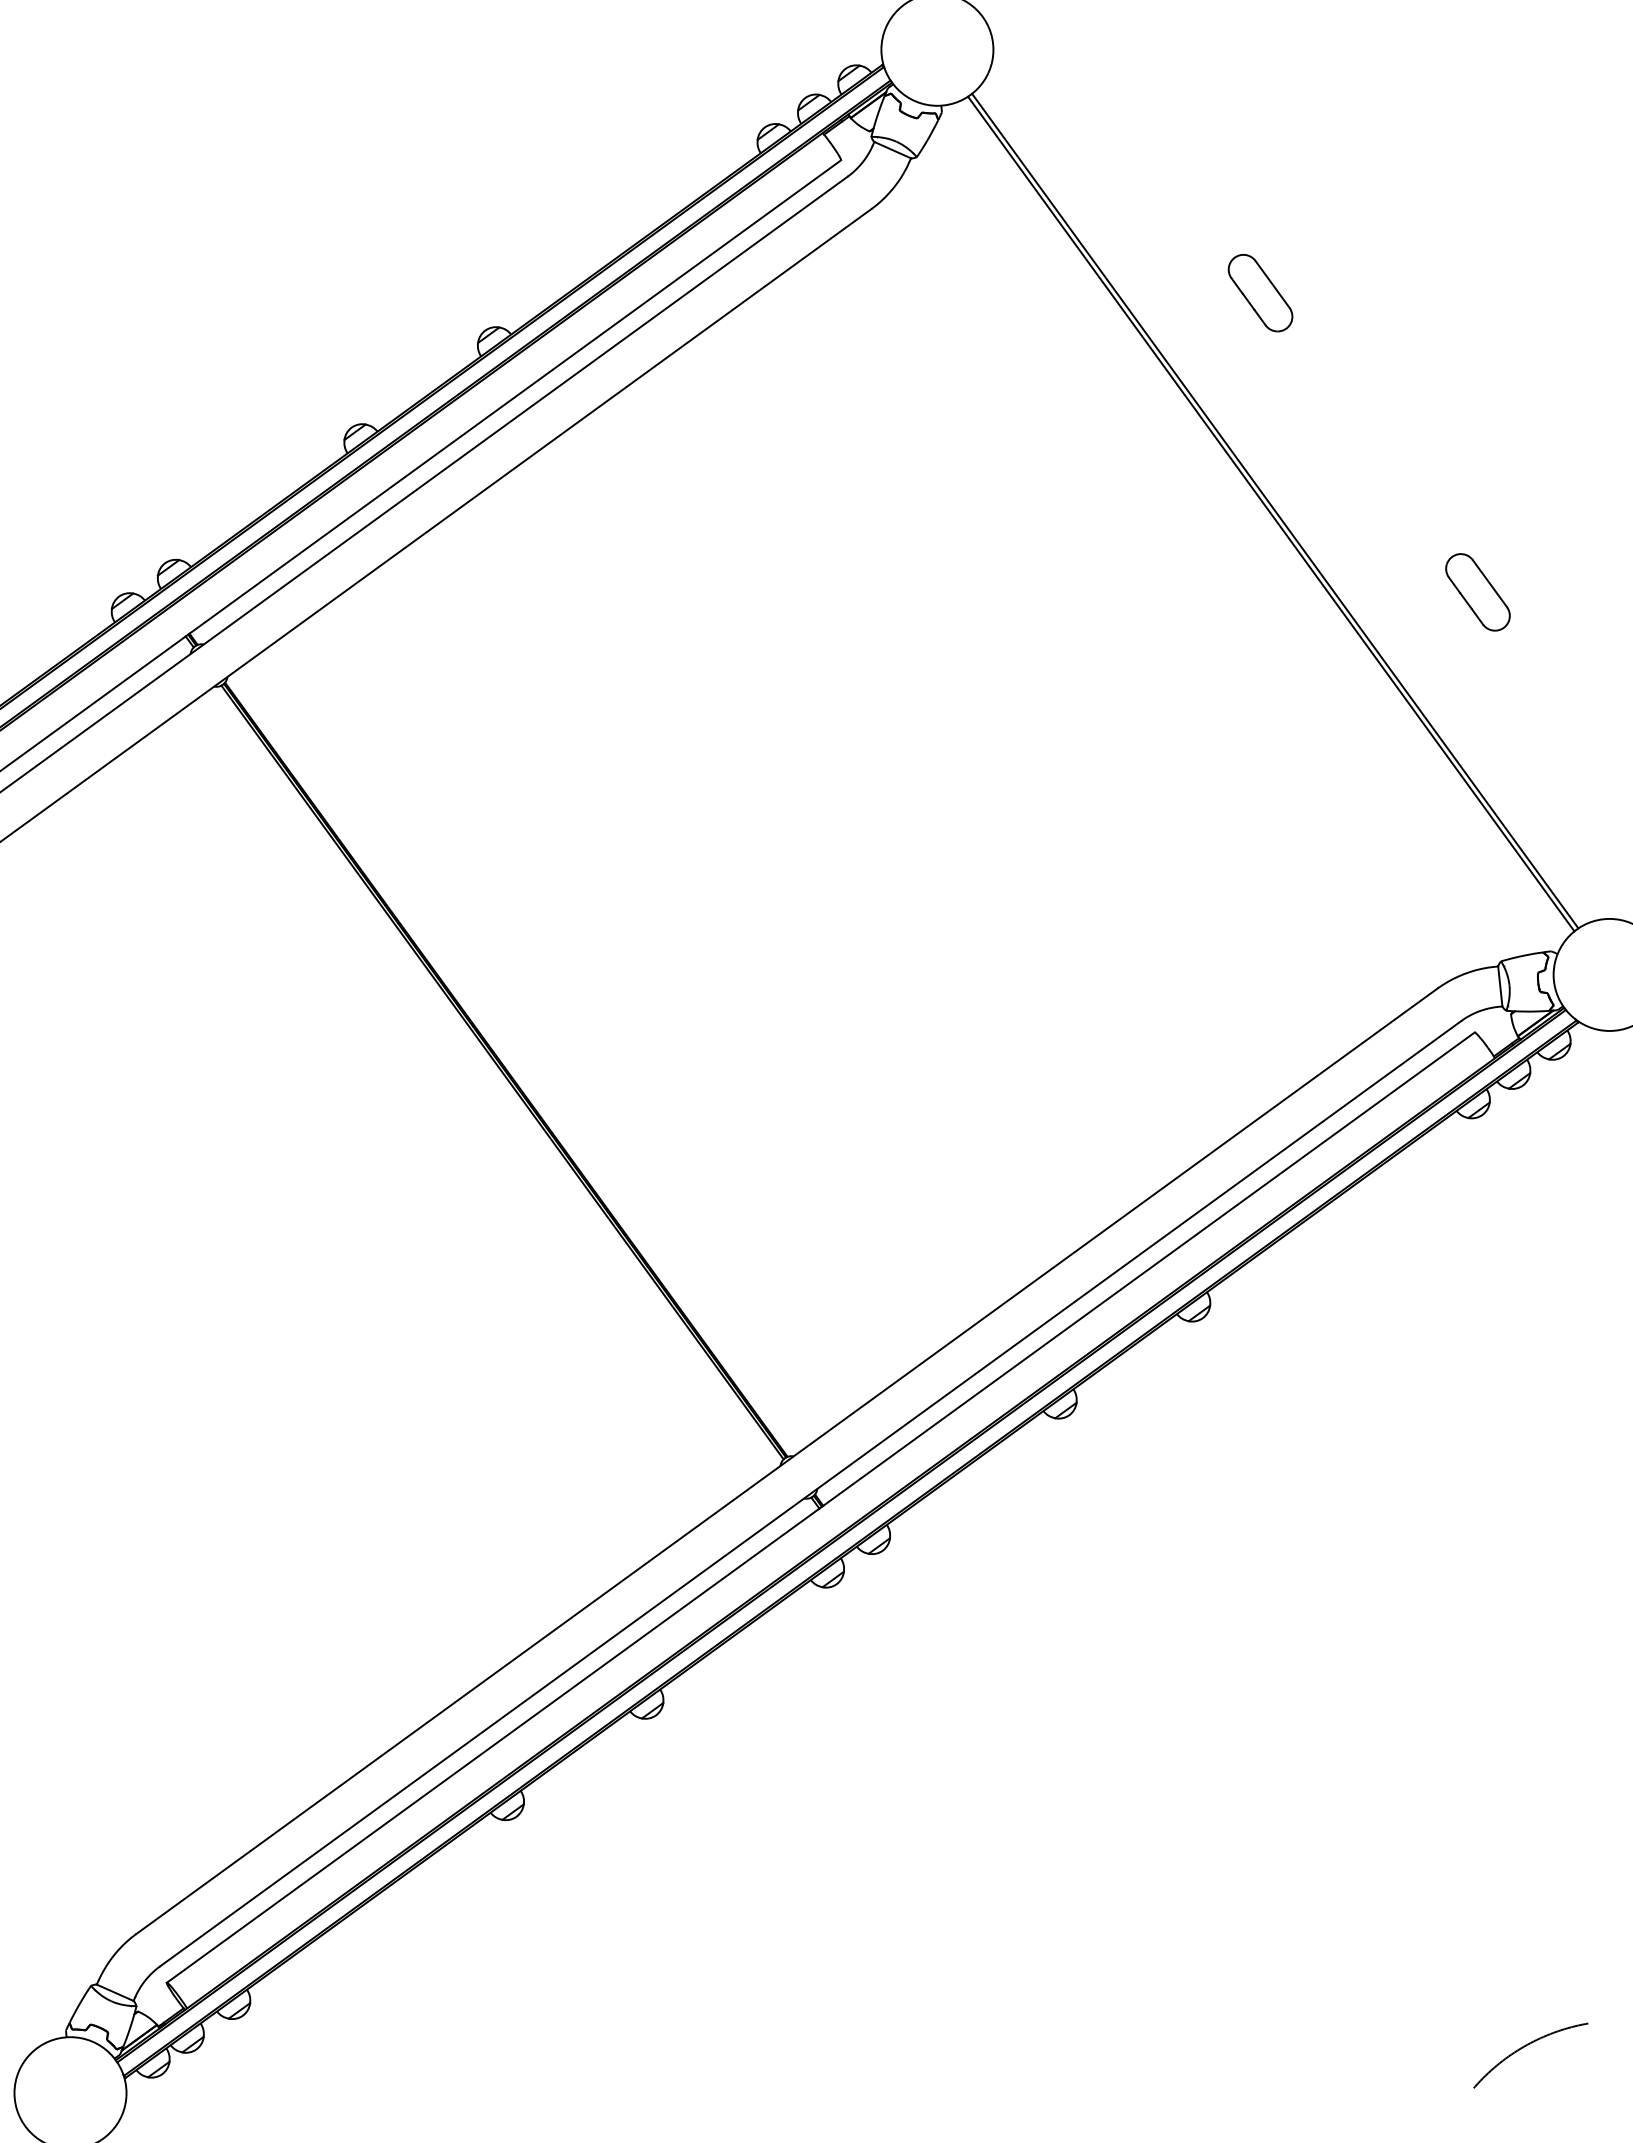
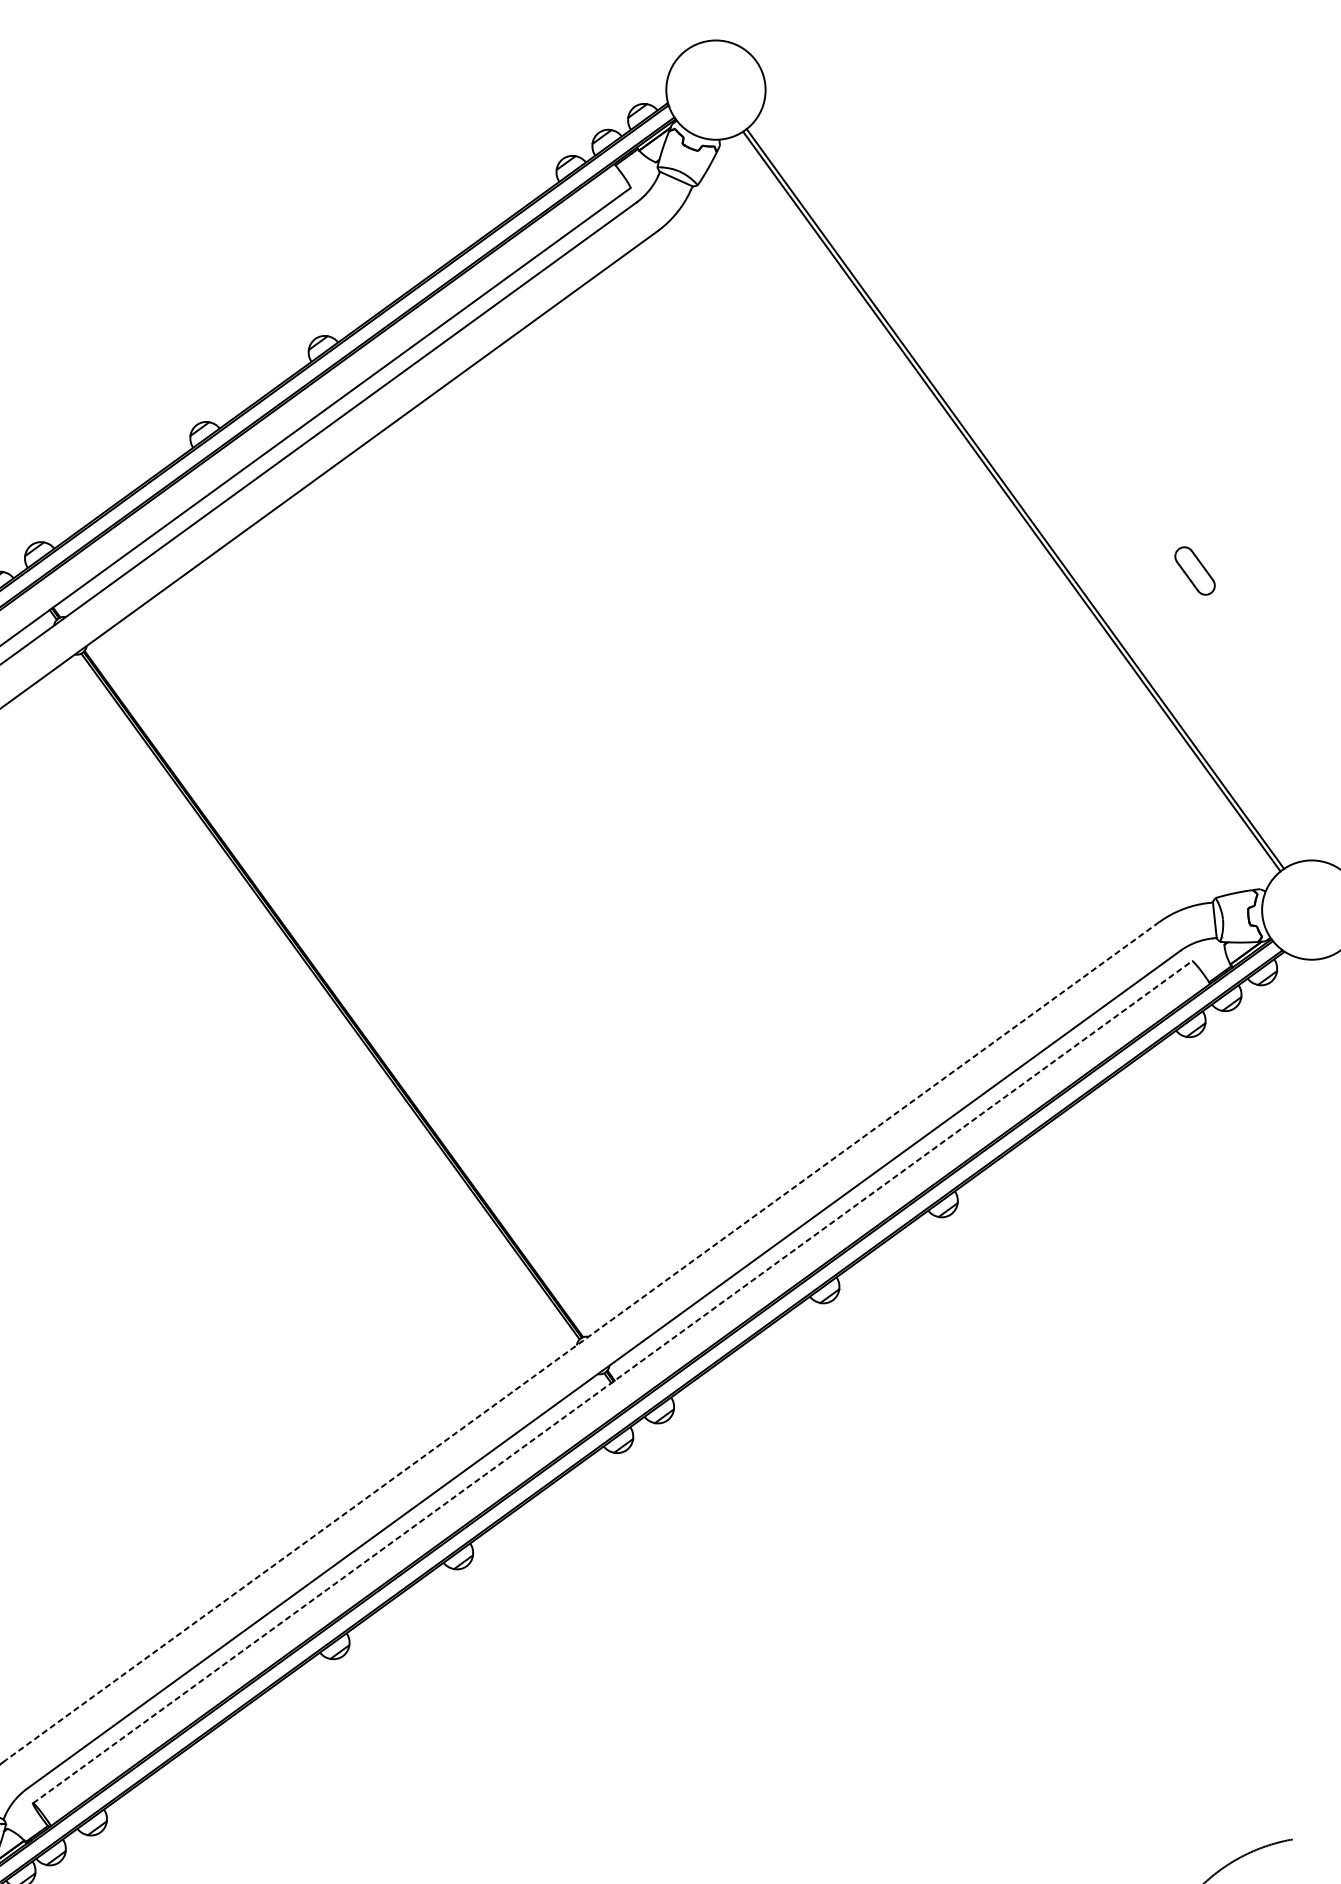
part: (1260, 293) -> (1002, 306), removed
part: (1477, 592) -> (1194, 571), size x0.7
line: (786, 1461) -> (582, 1341), solid -> dashed
line: (821, 1507) -> (613, 1382), solid -> dashed

